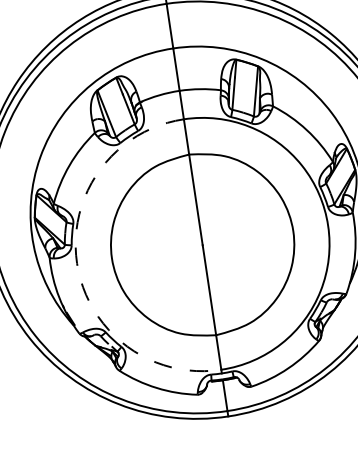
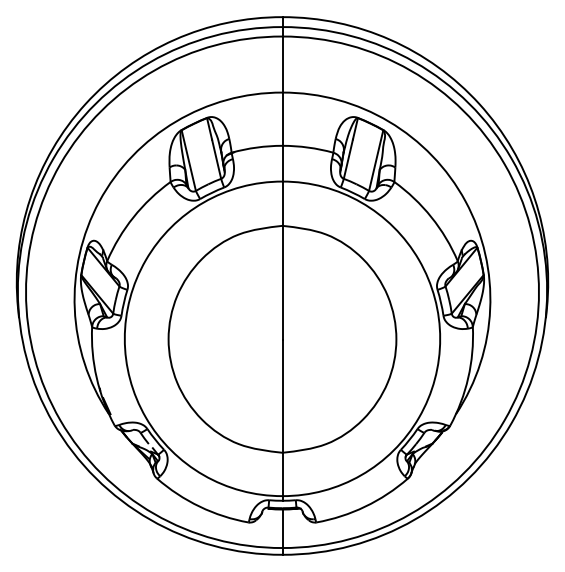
arc: (76, 263) -> (124, 338), dashed -> solid

